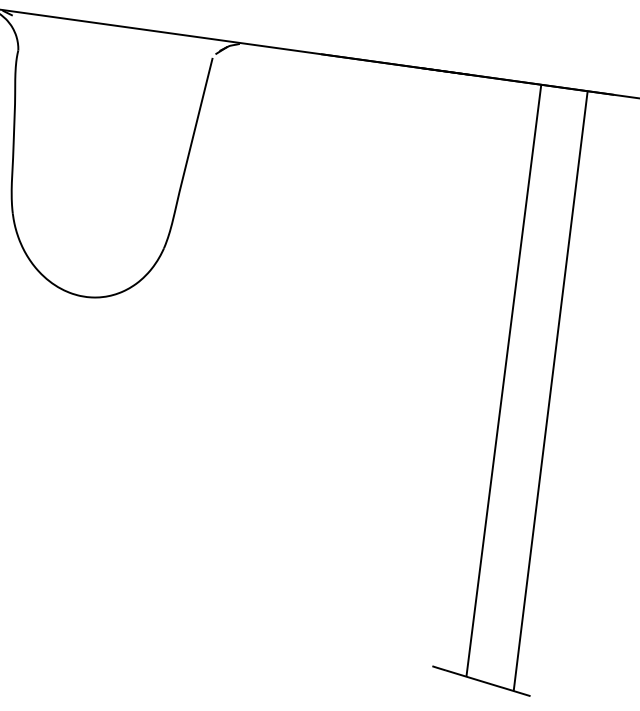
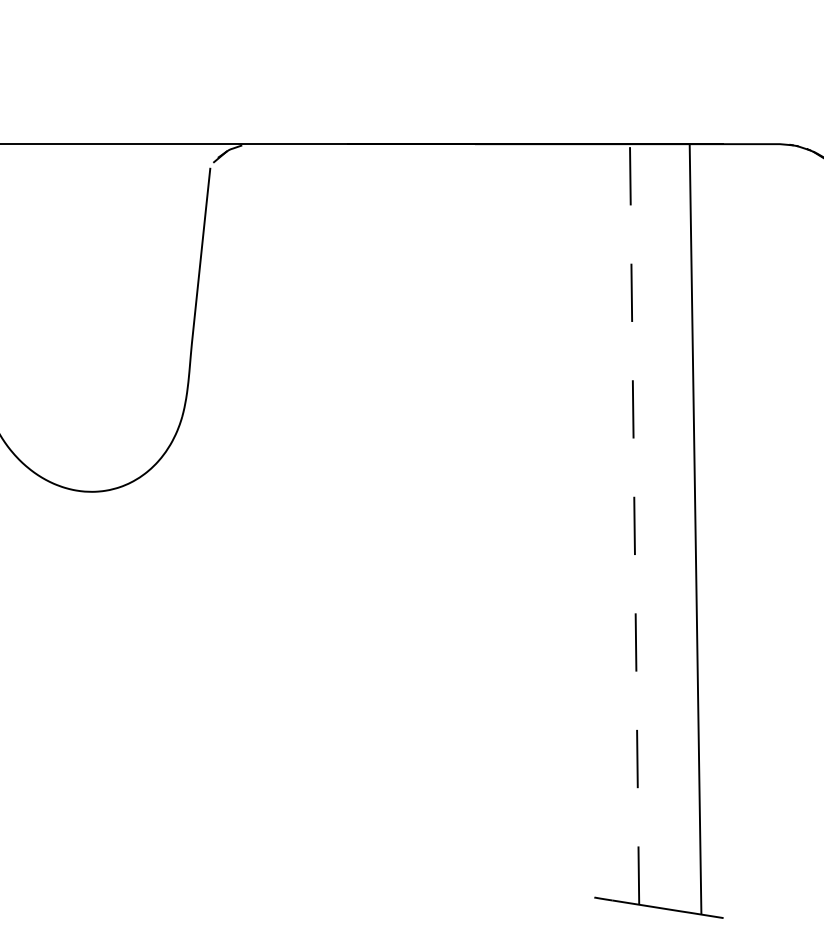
line: (503, 379) -> (634, 523), solid -> dashed

